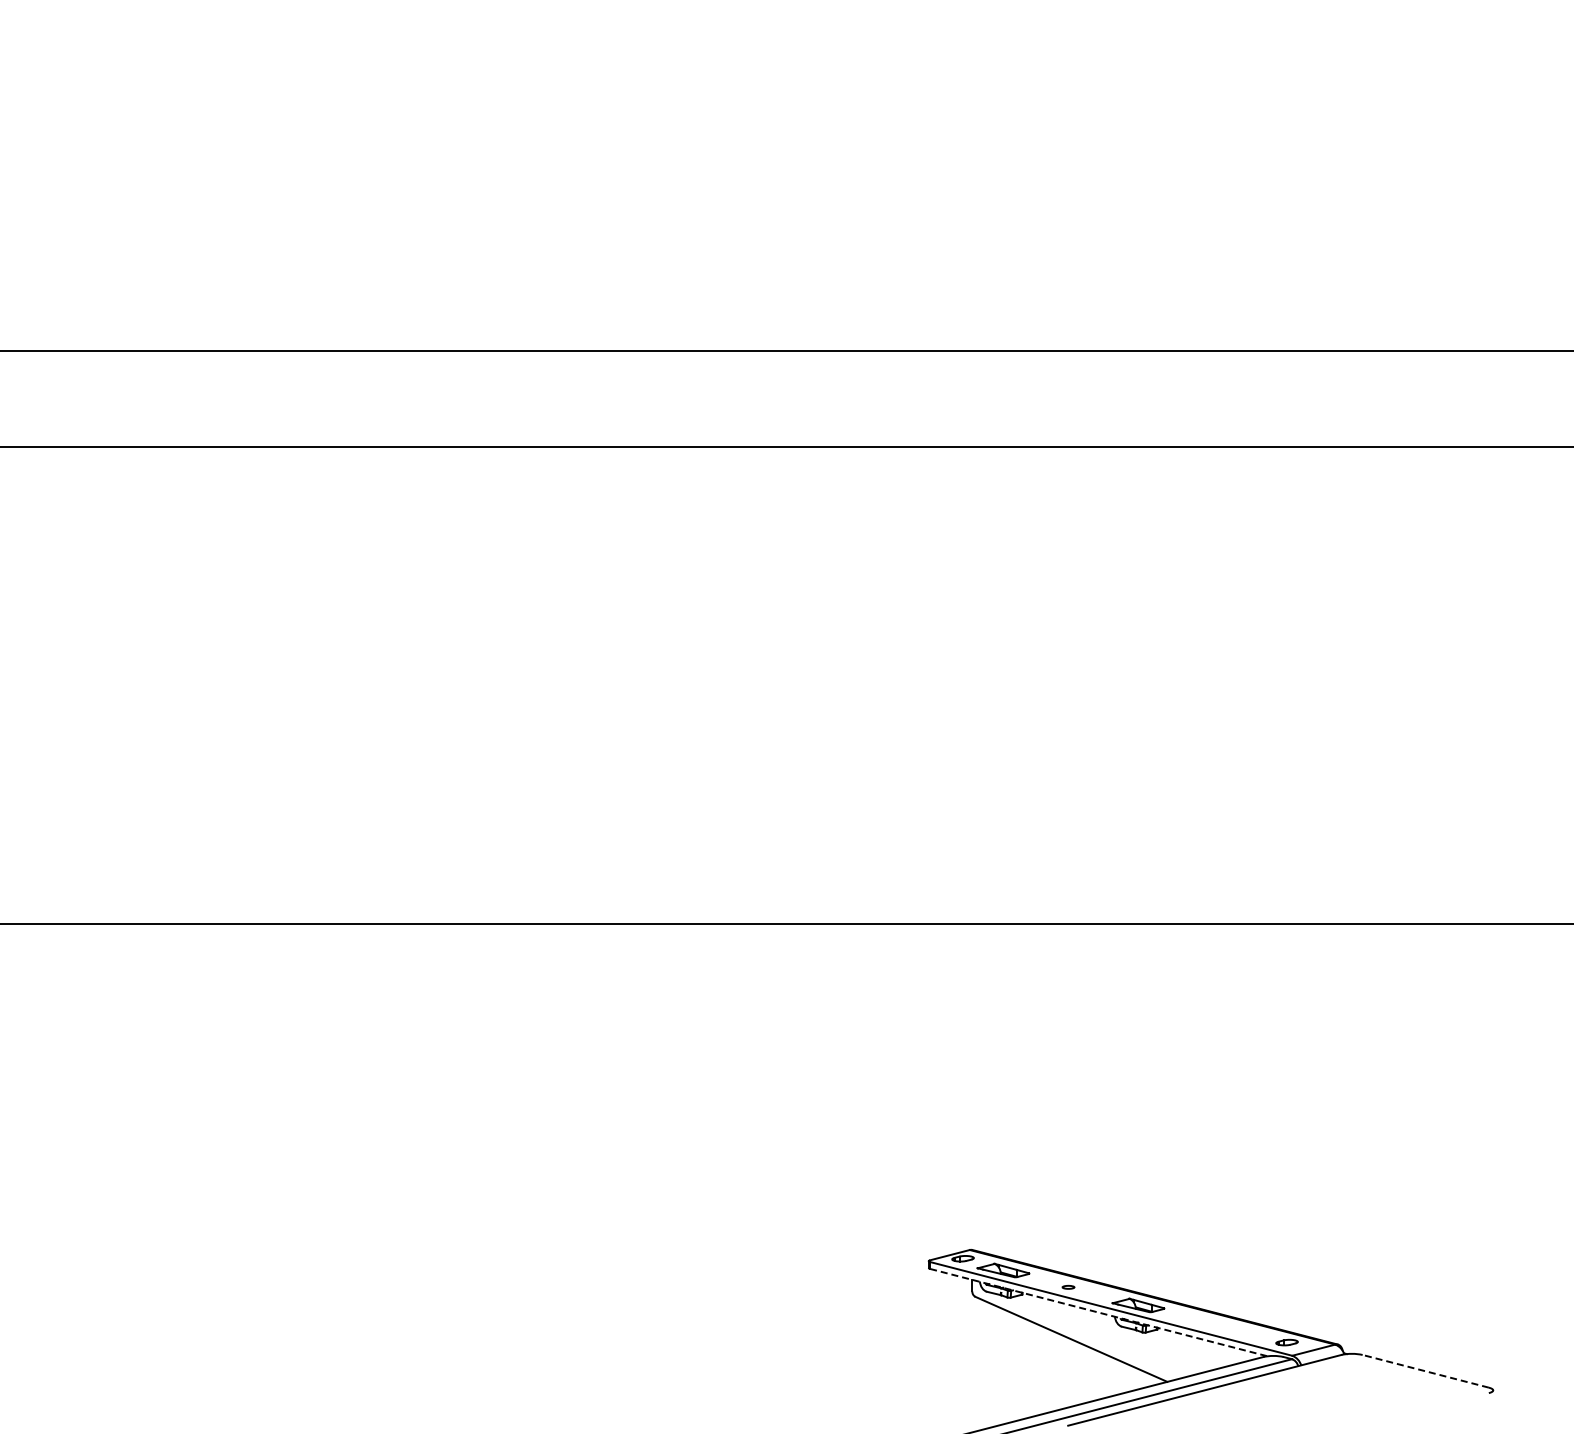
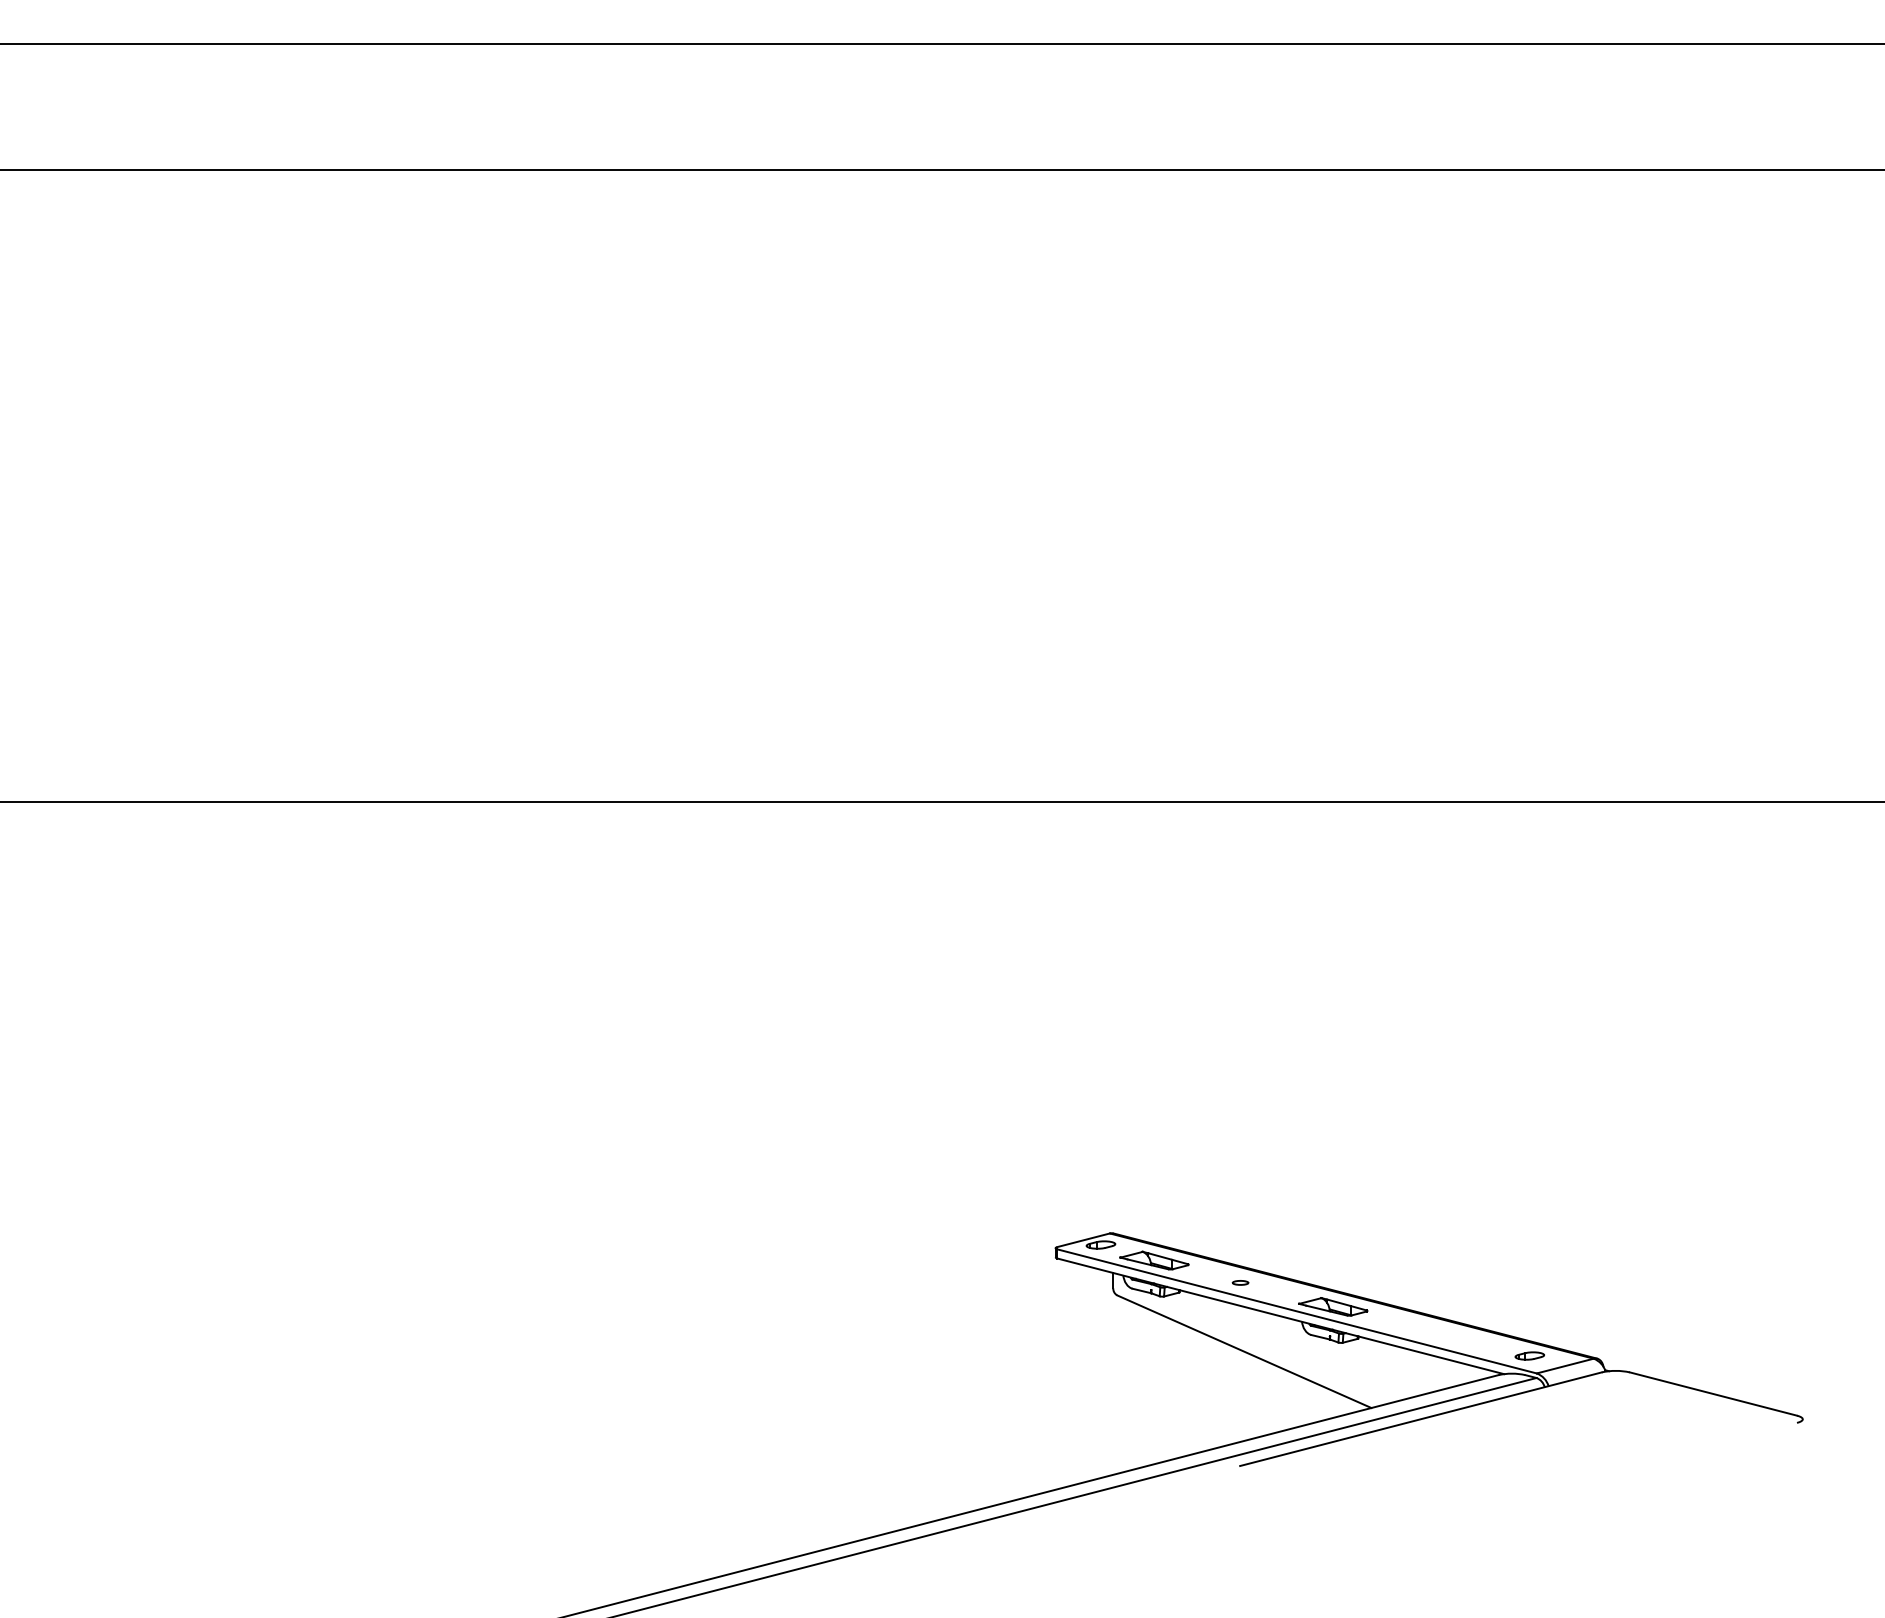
line: (1099, 1312) -> (1281, 1316), dashed -> solid
line: (1425, 1371) -> (1713, 1394), dashed -> solid

